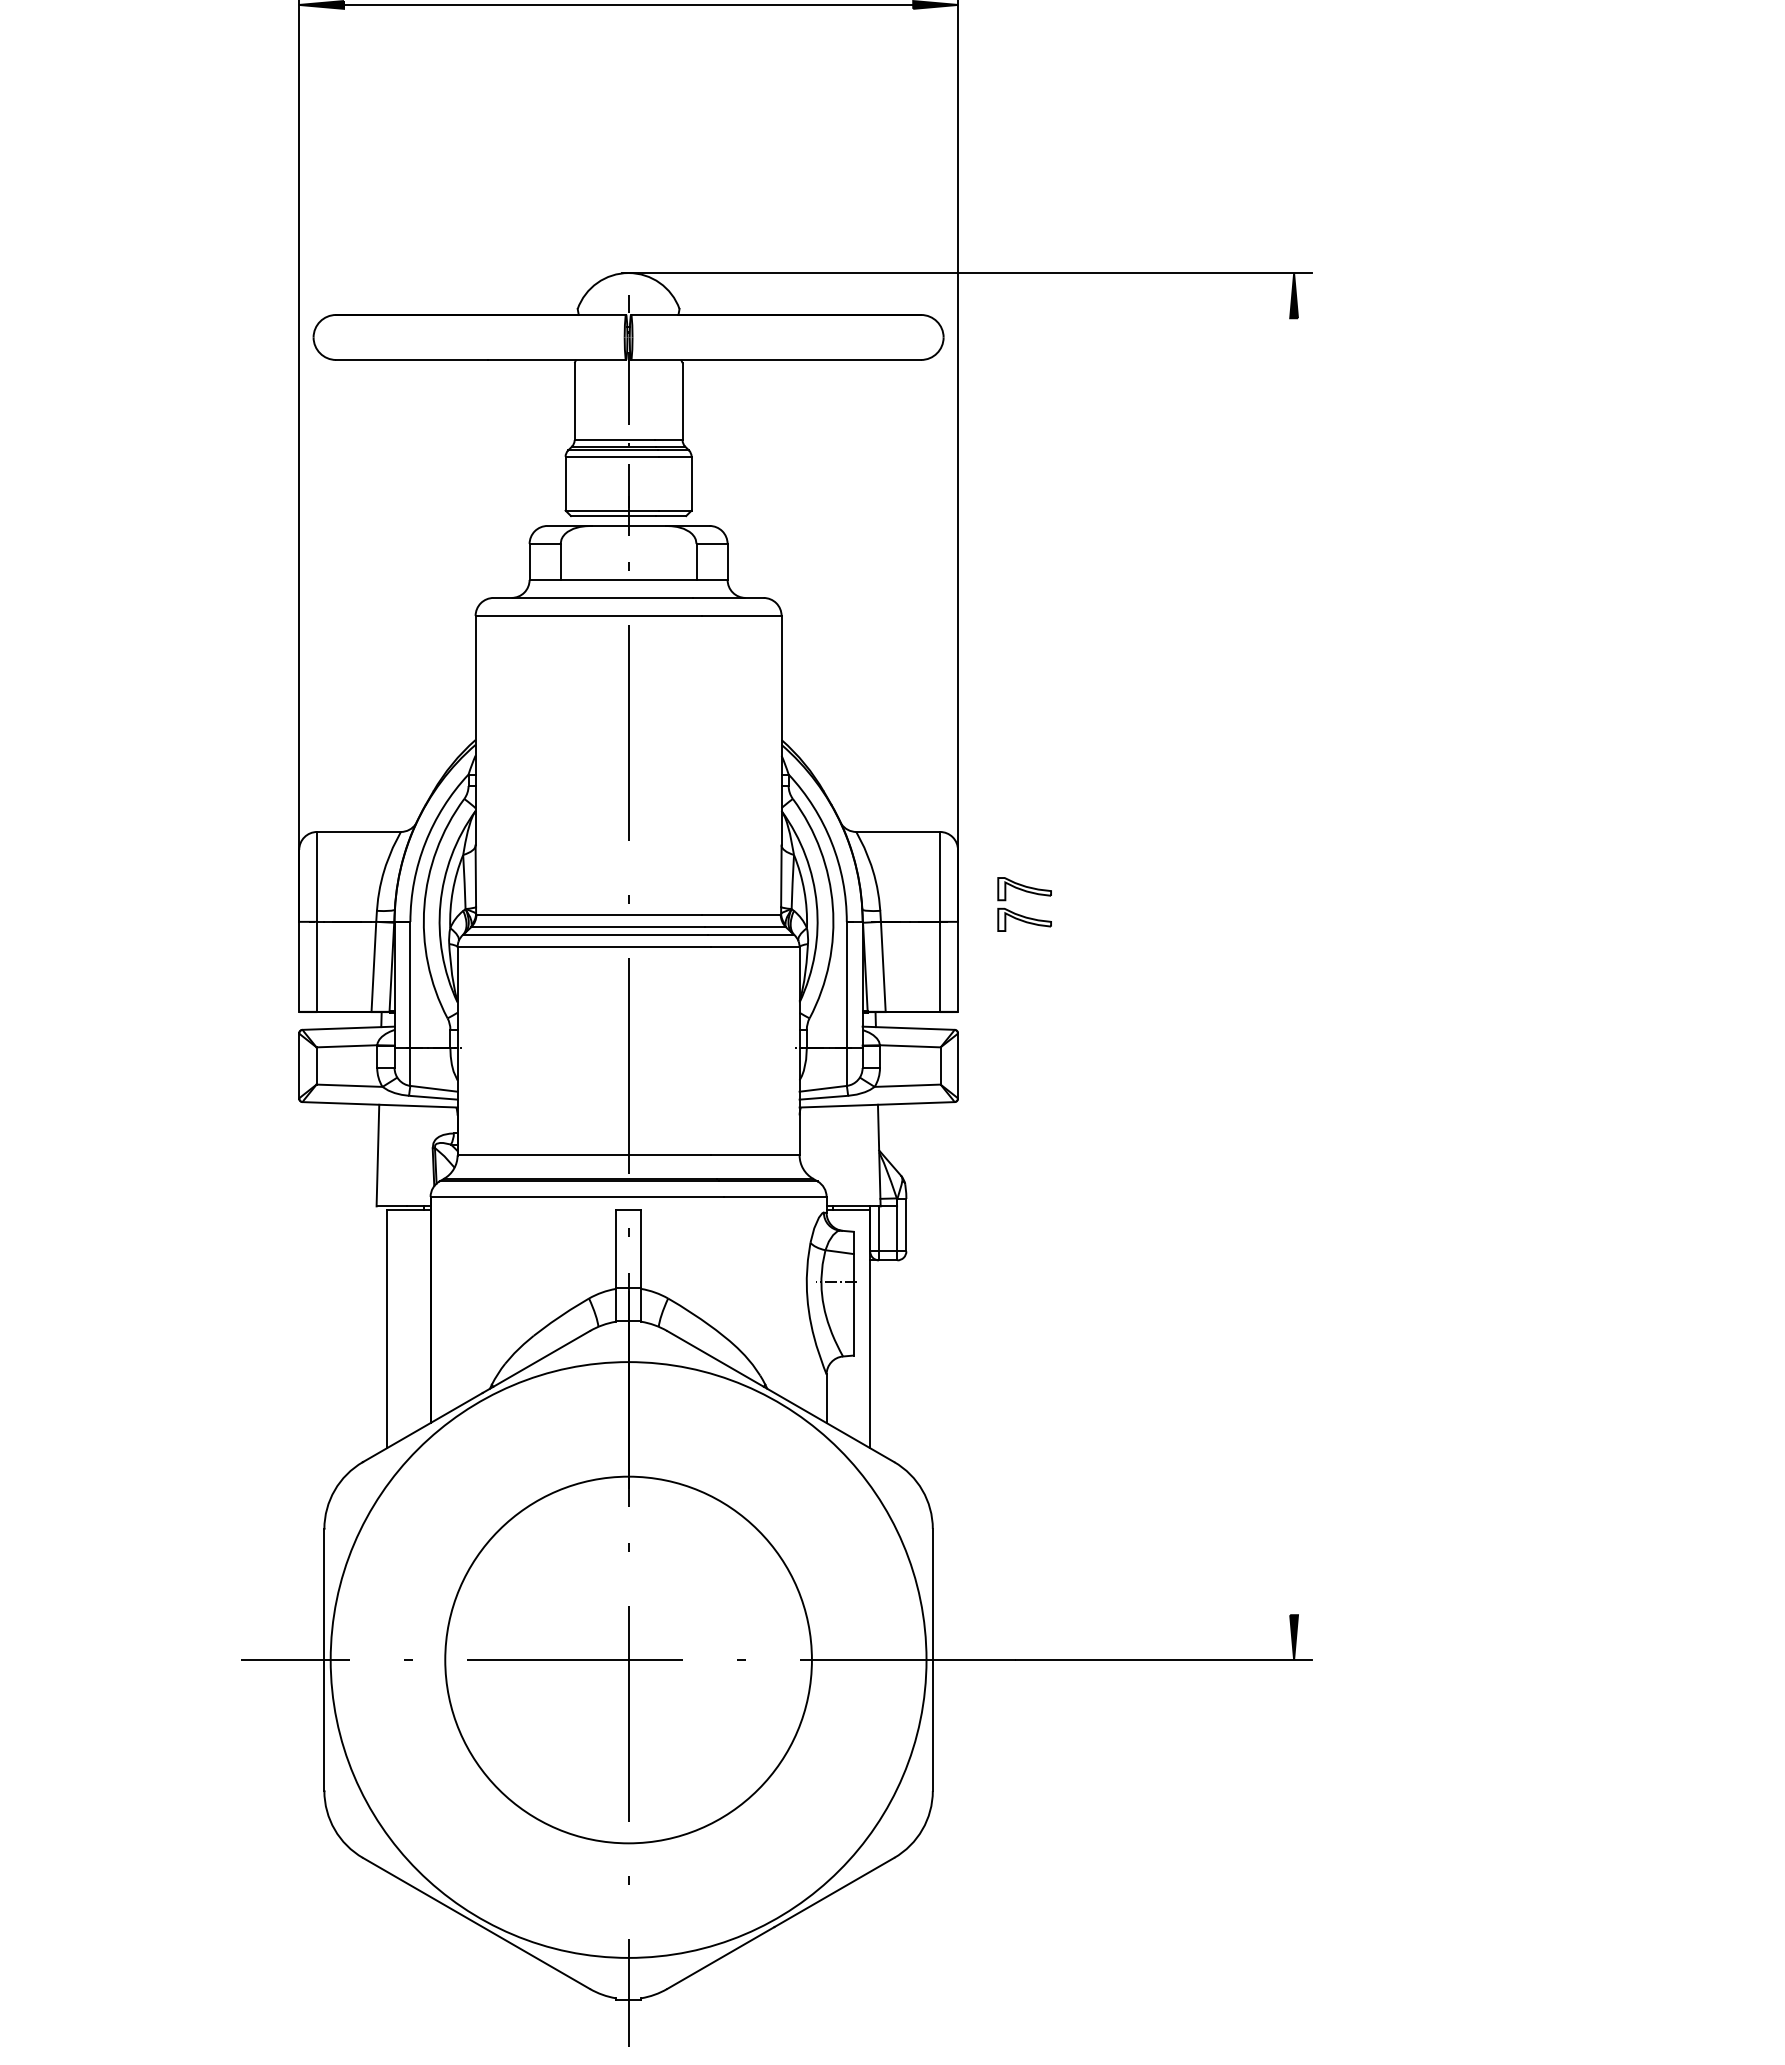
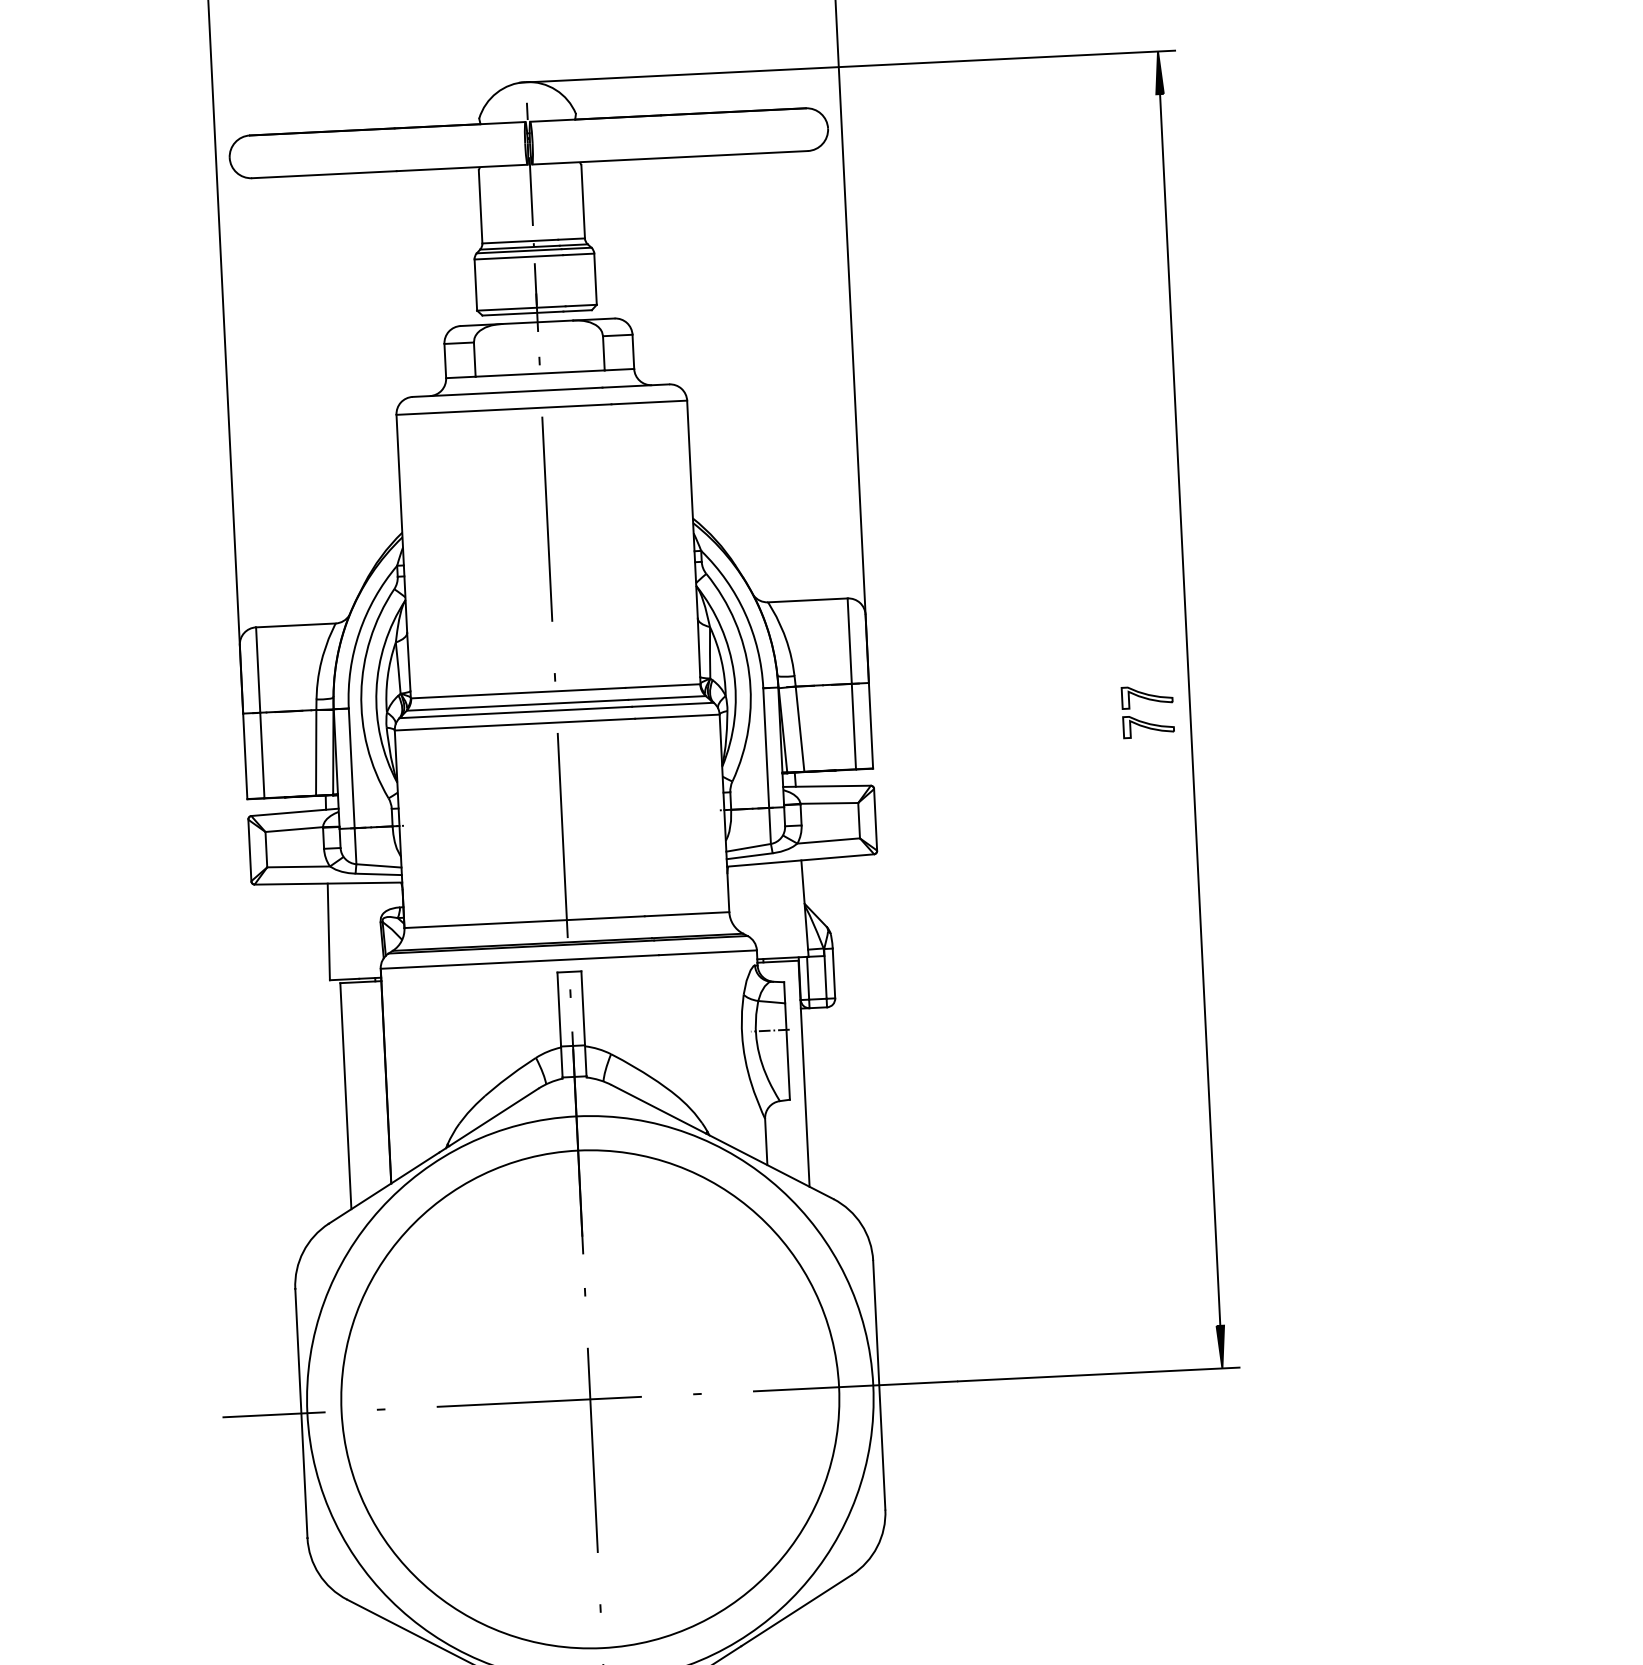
part: (1020, 914) -> (1144, 721), moved
line: (1294, 966) -> (1190, 709), added
circle: (628, 1659) -> (590, 1398), size x1.43

